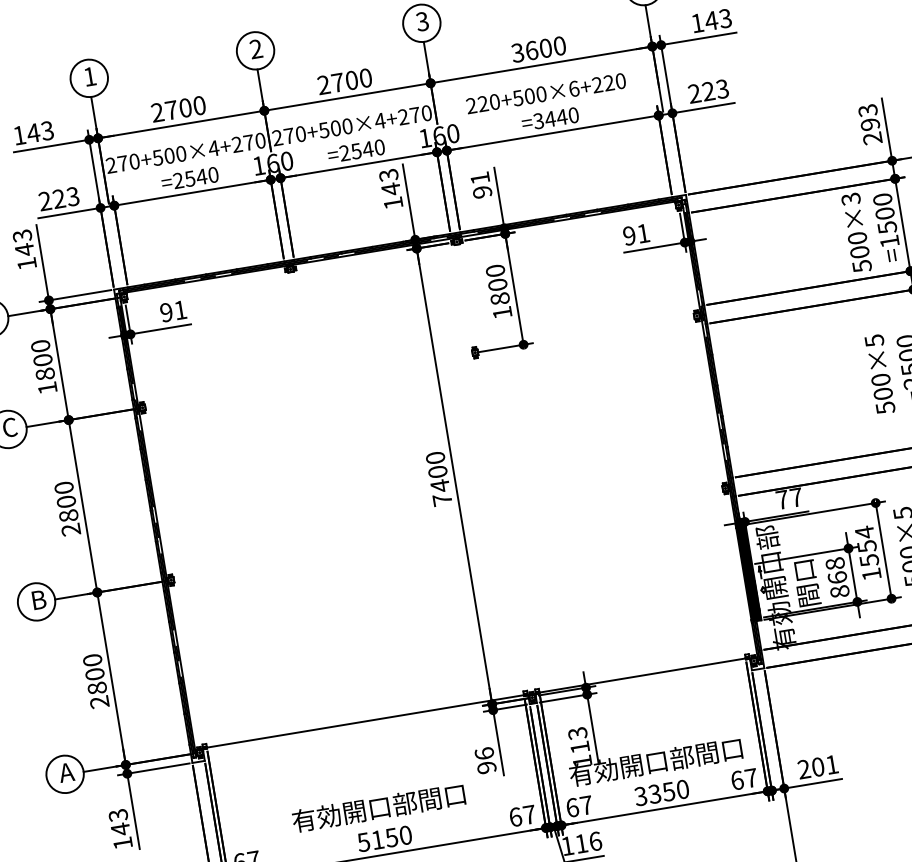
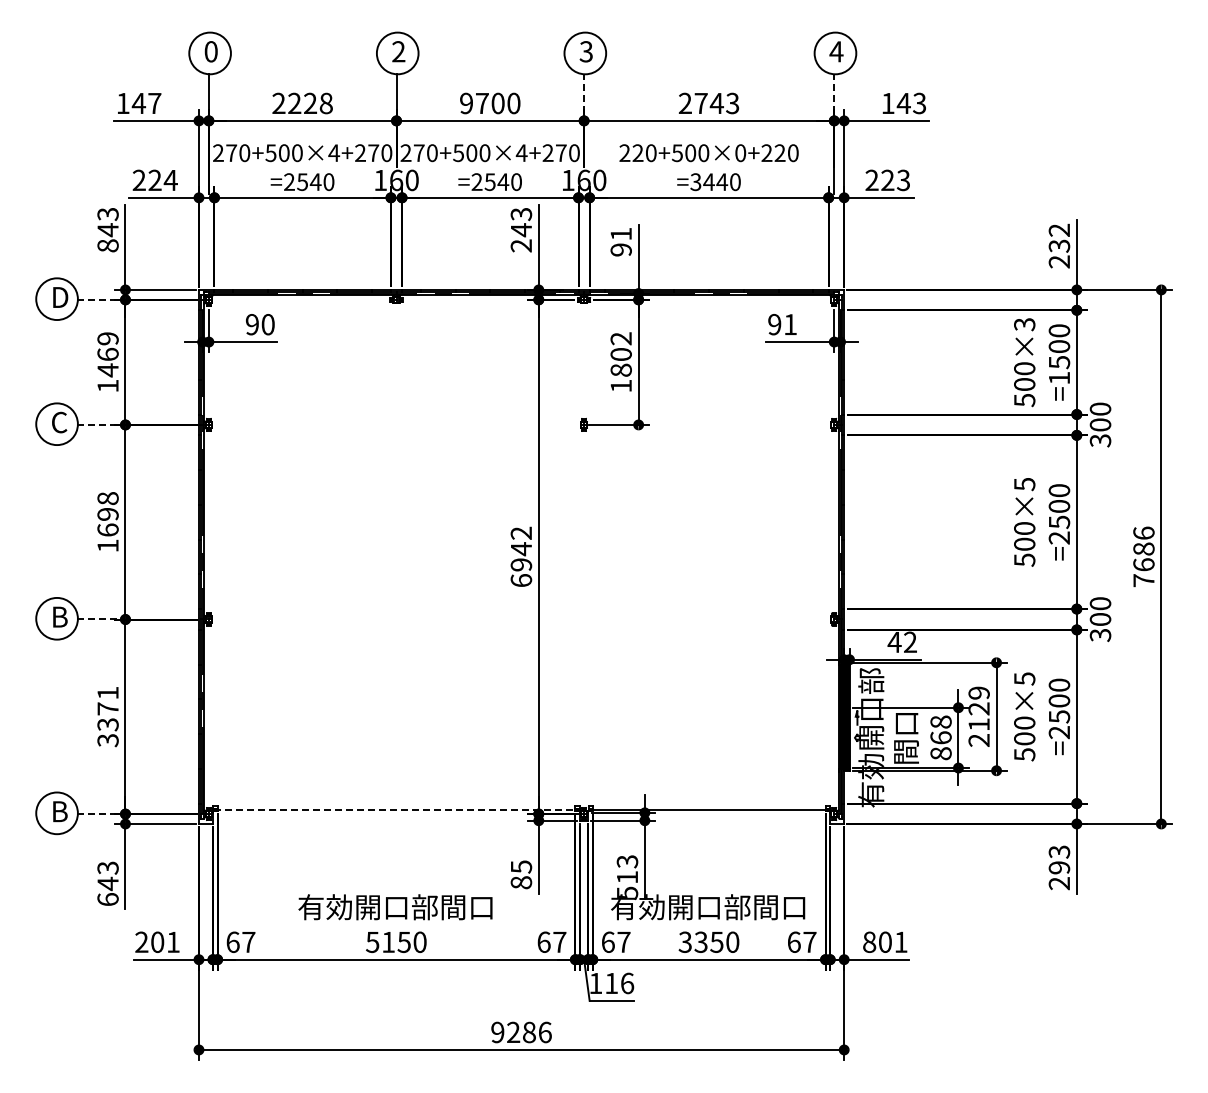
line: (648, 21) -> (834, 92), solid -> dashed
text: (538, 49) -> (708, 103), 3600 -> 2743
line: (426, 58) -> (584, 92), solid -> dashed
text: (89, 76) -> (210, 51), 1 -> 0
text: (323, 85) -> (466, 103), 2700 -> 9700
text: (573, 88) -> (740, 152), 220+500×6+220 -> 220+500×0+220
text: (185, 108) -> (310, 103), 2700 -> 2228
text: (869, 116) -> (1059, 237), 293 -> 232
text: (47, 130) -> (154, 103), 143 -> 147
text: (72, 196) -> (170, 180), 223 -> 224
text: (392, 203) -> (520, 245), 143 -> 243
text: (26, 263) -> (107, 245), 143 -> 843
text: (494, 270) -> (620, 338), 1800 -> 1802
text: (179, 310) -> (267, 324), 91 -> 90
line: (25, 312) -> (97, 299), solid -> dashed
text: (42, 360) -> (107, 354), 1800 -> 1469
line: (43, 423) -> (97, 424), solid -> dashed
text: (439, 478) -> (521, 556), 7400 -> 6942
text: (789, 497) -> (902, 641), 77 -> 42
text: (67, 509) -> (107, 522), 2800 -> 1698
text: (867, 553) -> (978, 716), 1554 -> 2129
line: (72, 596) -> (97, 619), solid -> dashed
text: (95, 681) -> (107, 716), 2800 -> 3371
line: (365, 721) -> (396, 809), solid -> dashed
text: (485, 760) -> (521, 874), 96 -> 85
text: (582, 761) -> (627, 893), 113 -> 513
text: (804, 768) -> (869, 941), 201 -> 801
line: (101, 769) -> (97, 814), solid -> dashed
text: (66, 772) -> (58, 811), A -> B
text: (122, 843) -> (107, 899), 143 -> 643

